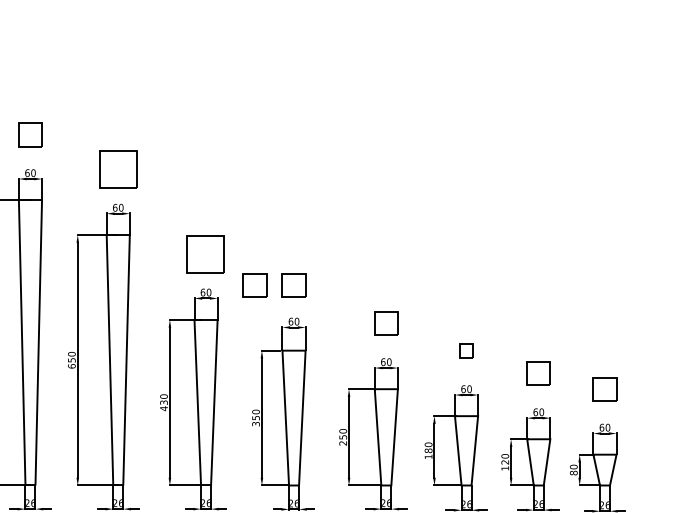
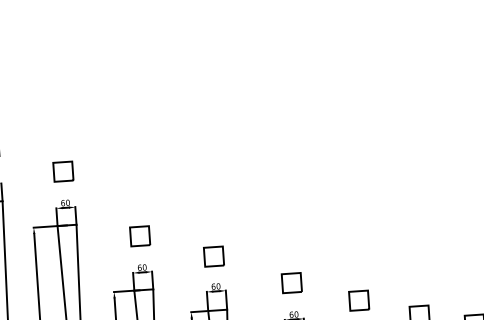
part: (118, 169) -> (63, 171), size x0.62
part: (206, 254) -> (140, 236), size x0.62
part: (254, 285) -> (181, 259), removed
part: (466, 350) -> (359, 300), size x1.67

